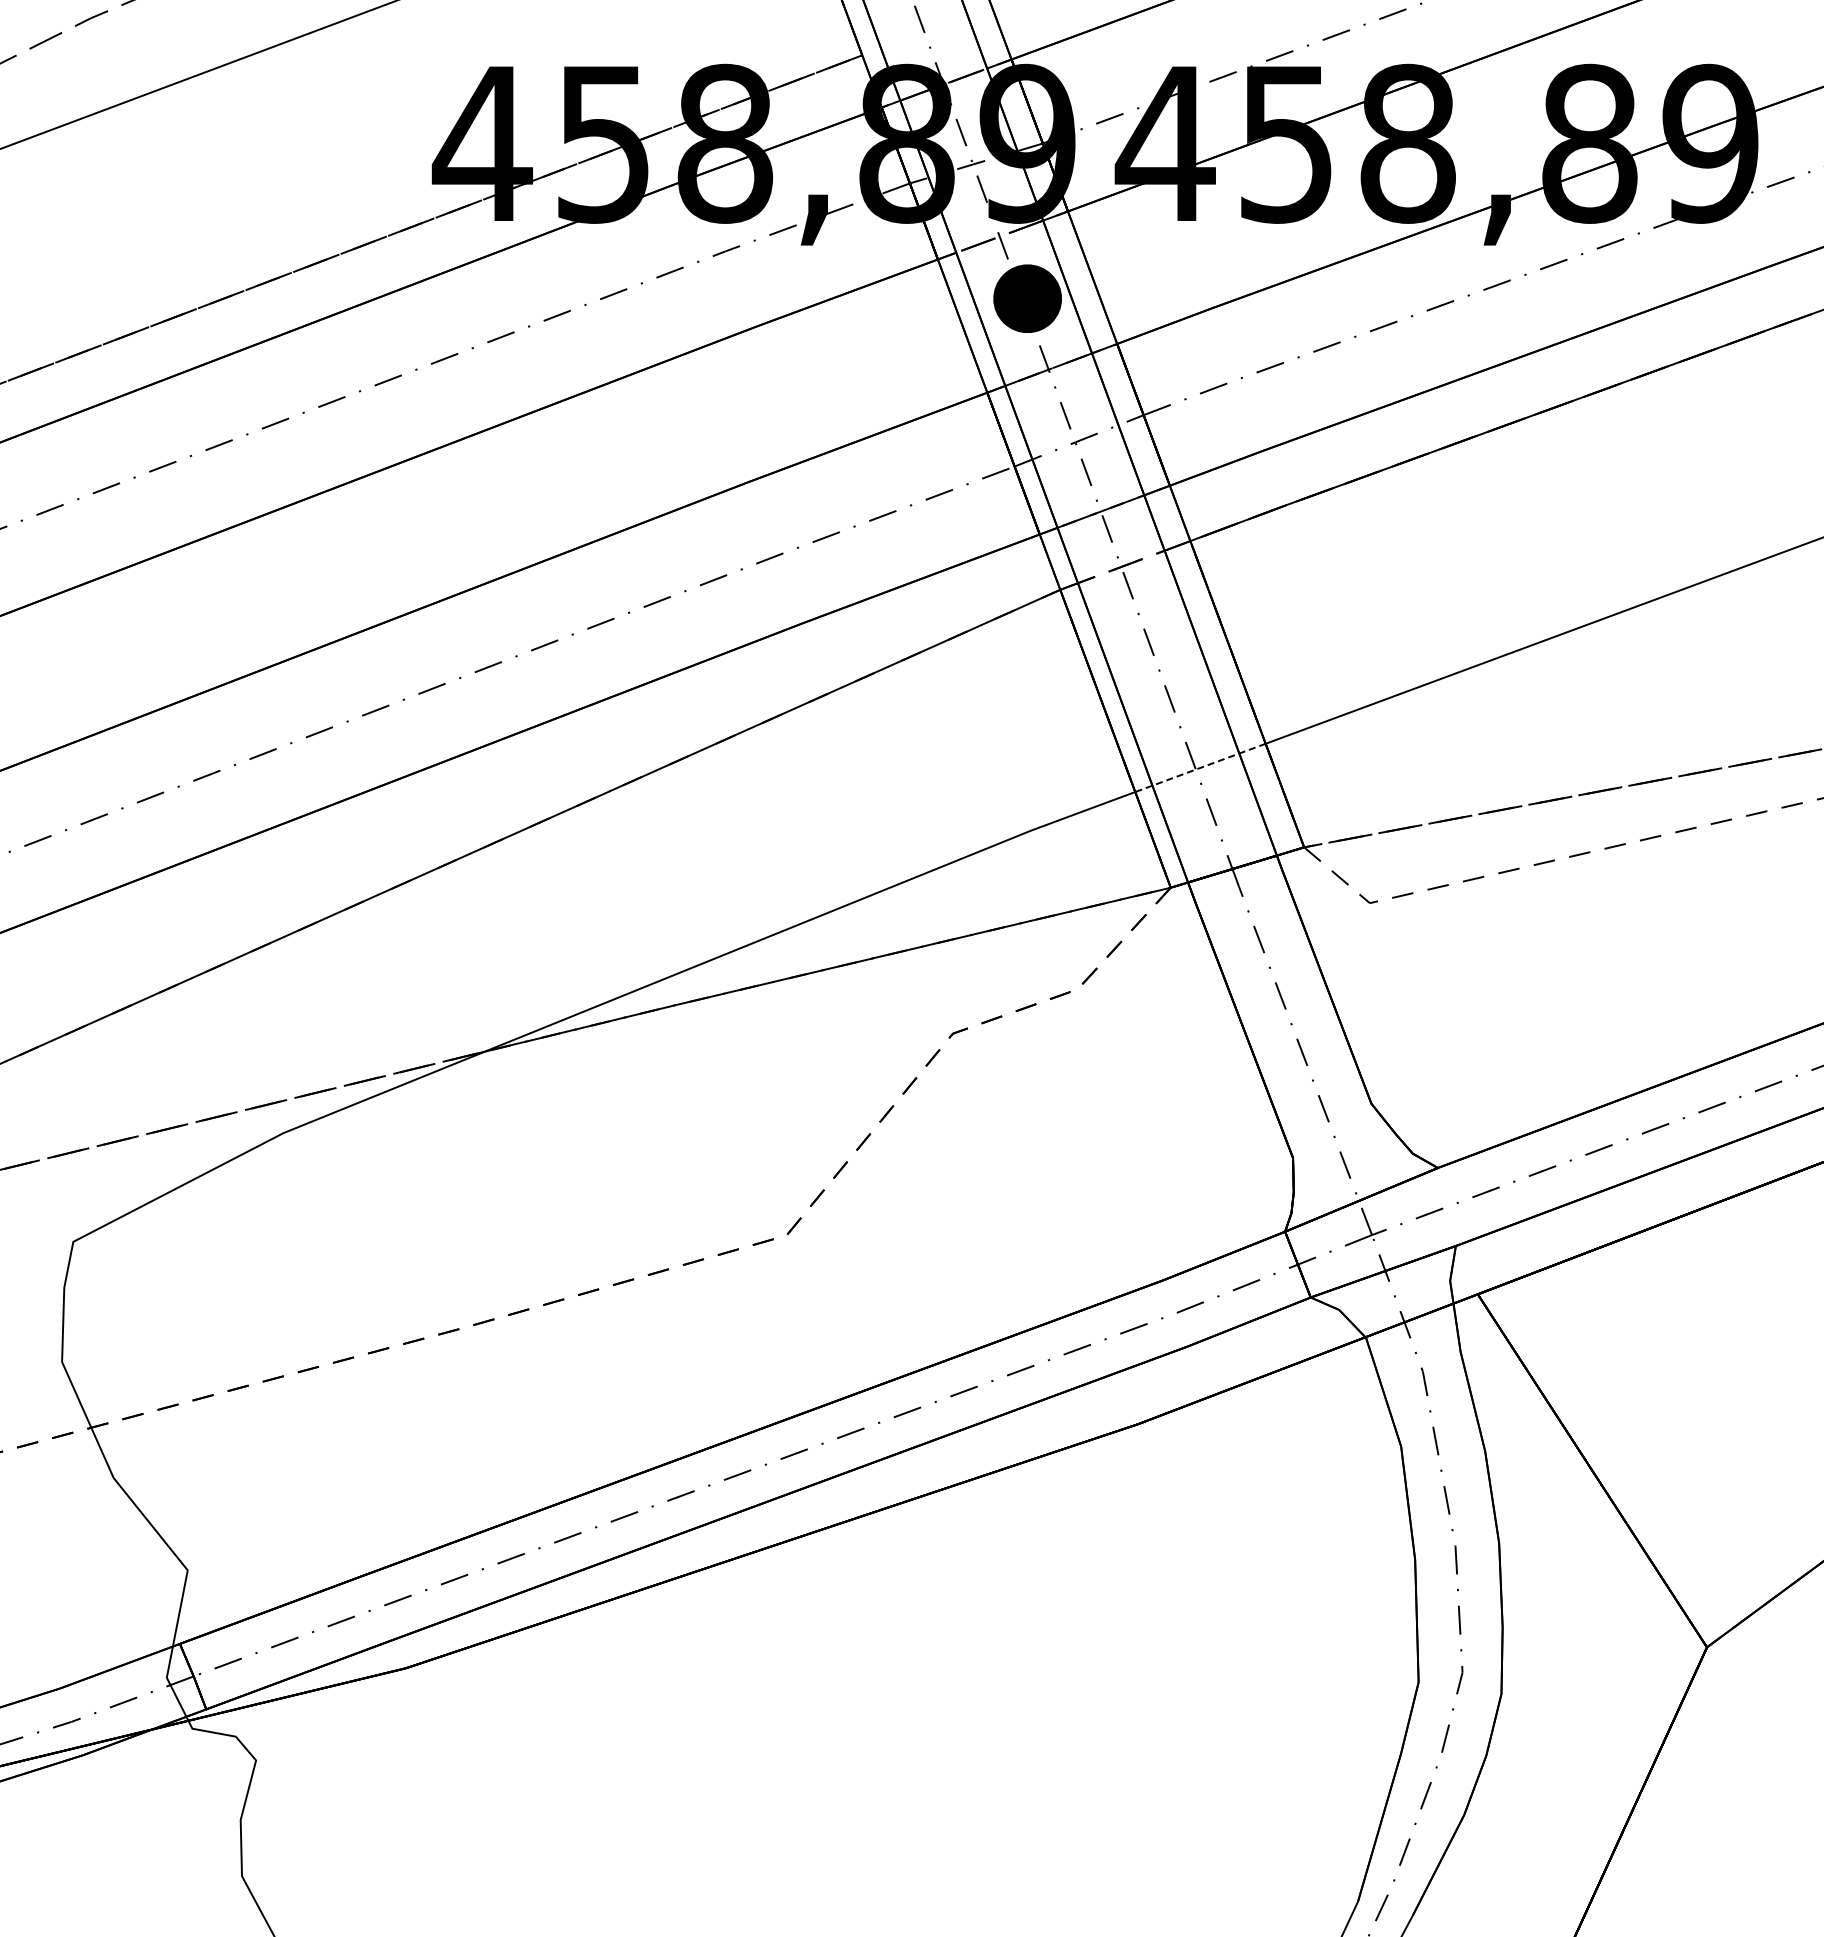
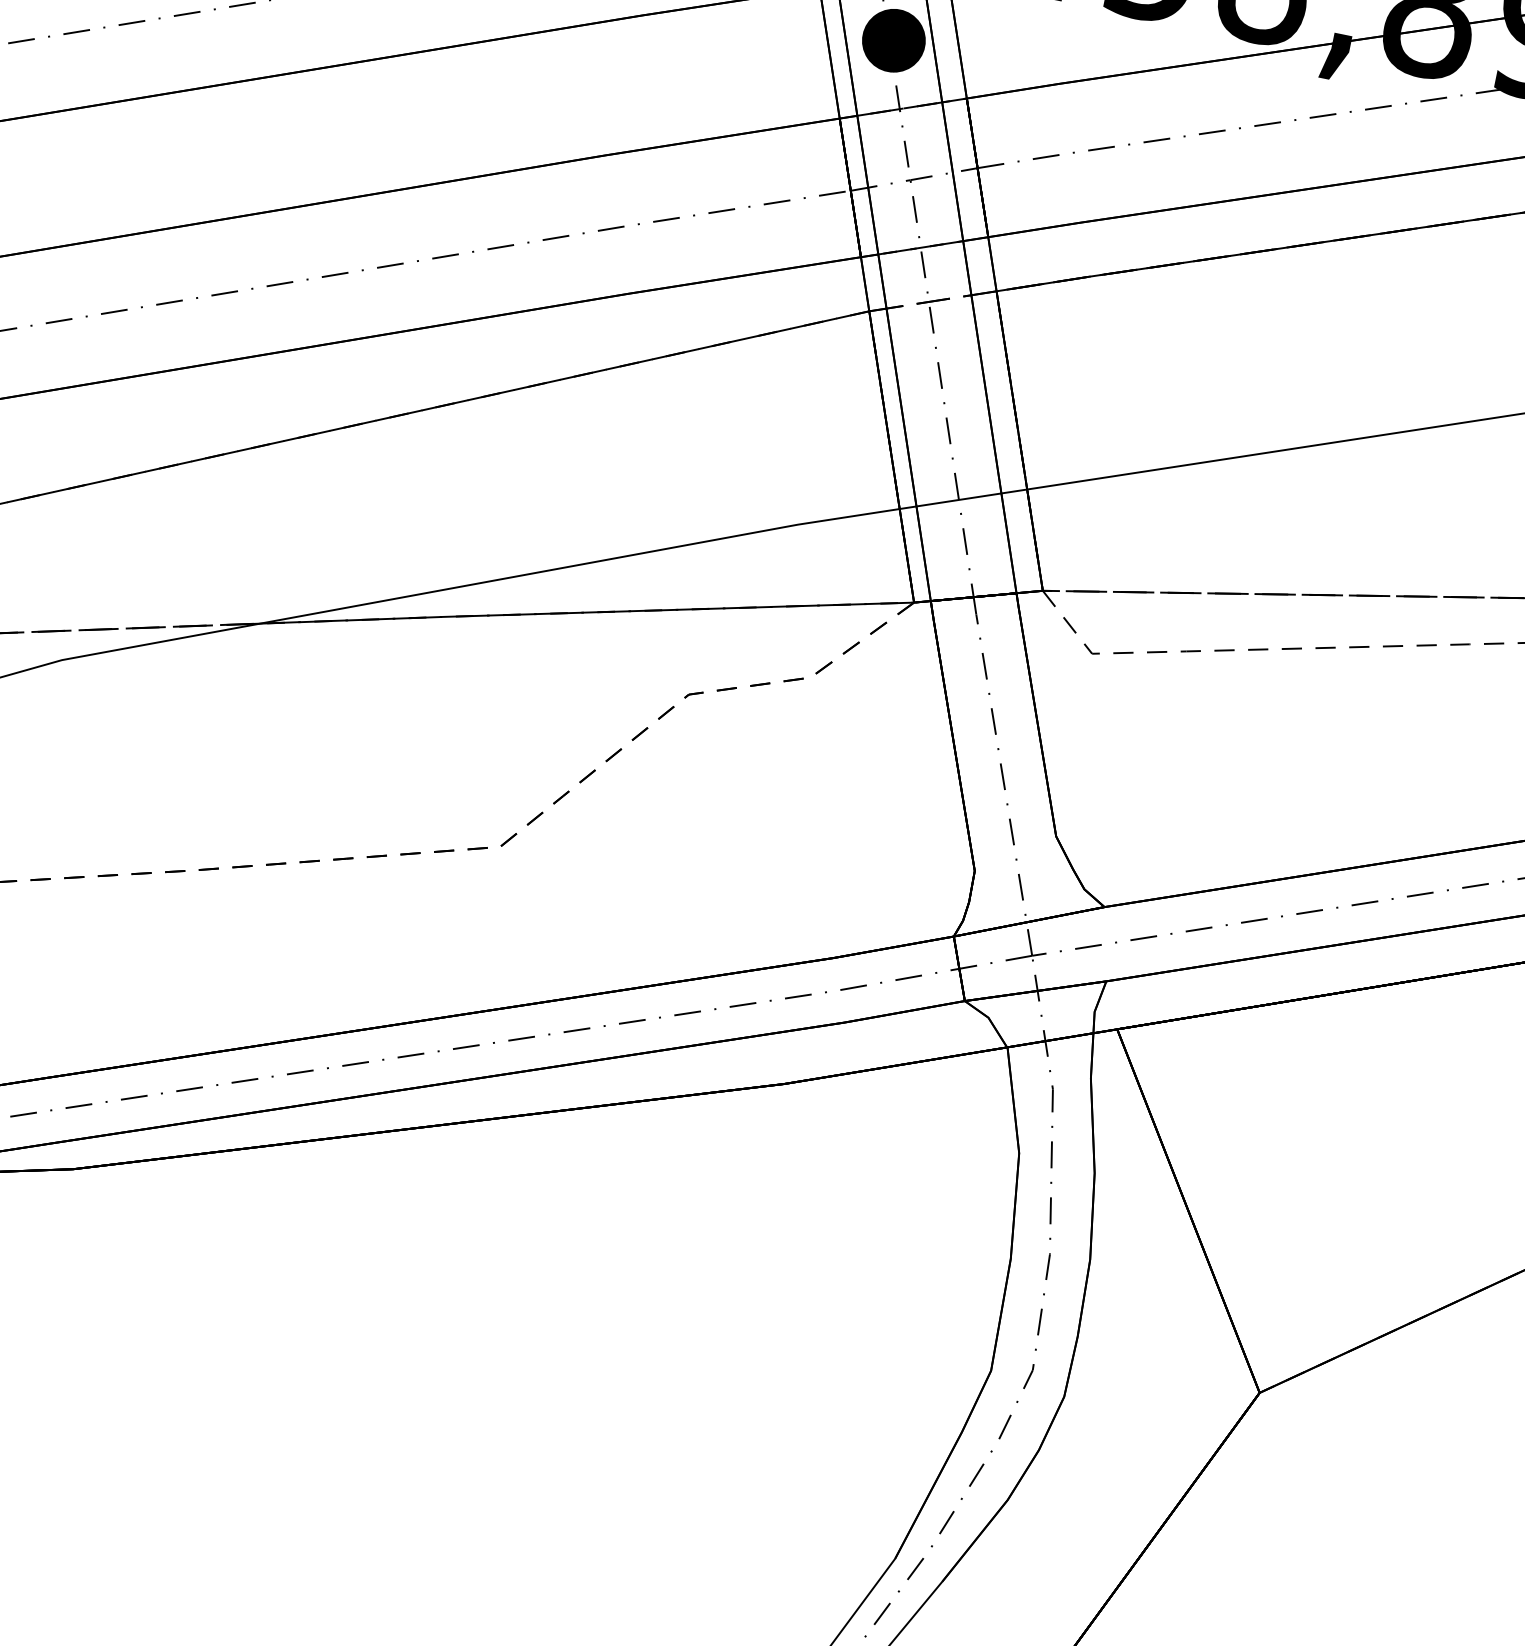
line: (1200, 767) -> (963, 498), dashed -> solid

